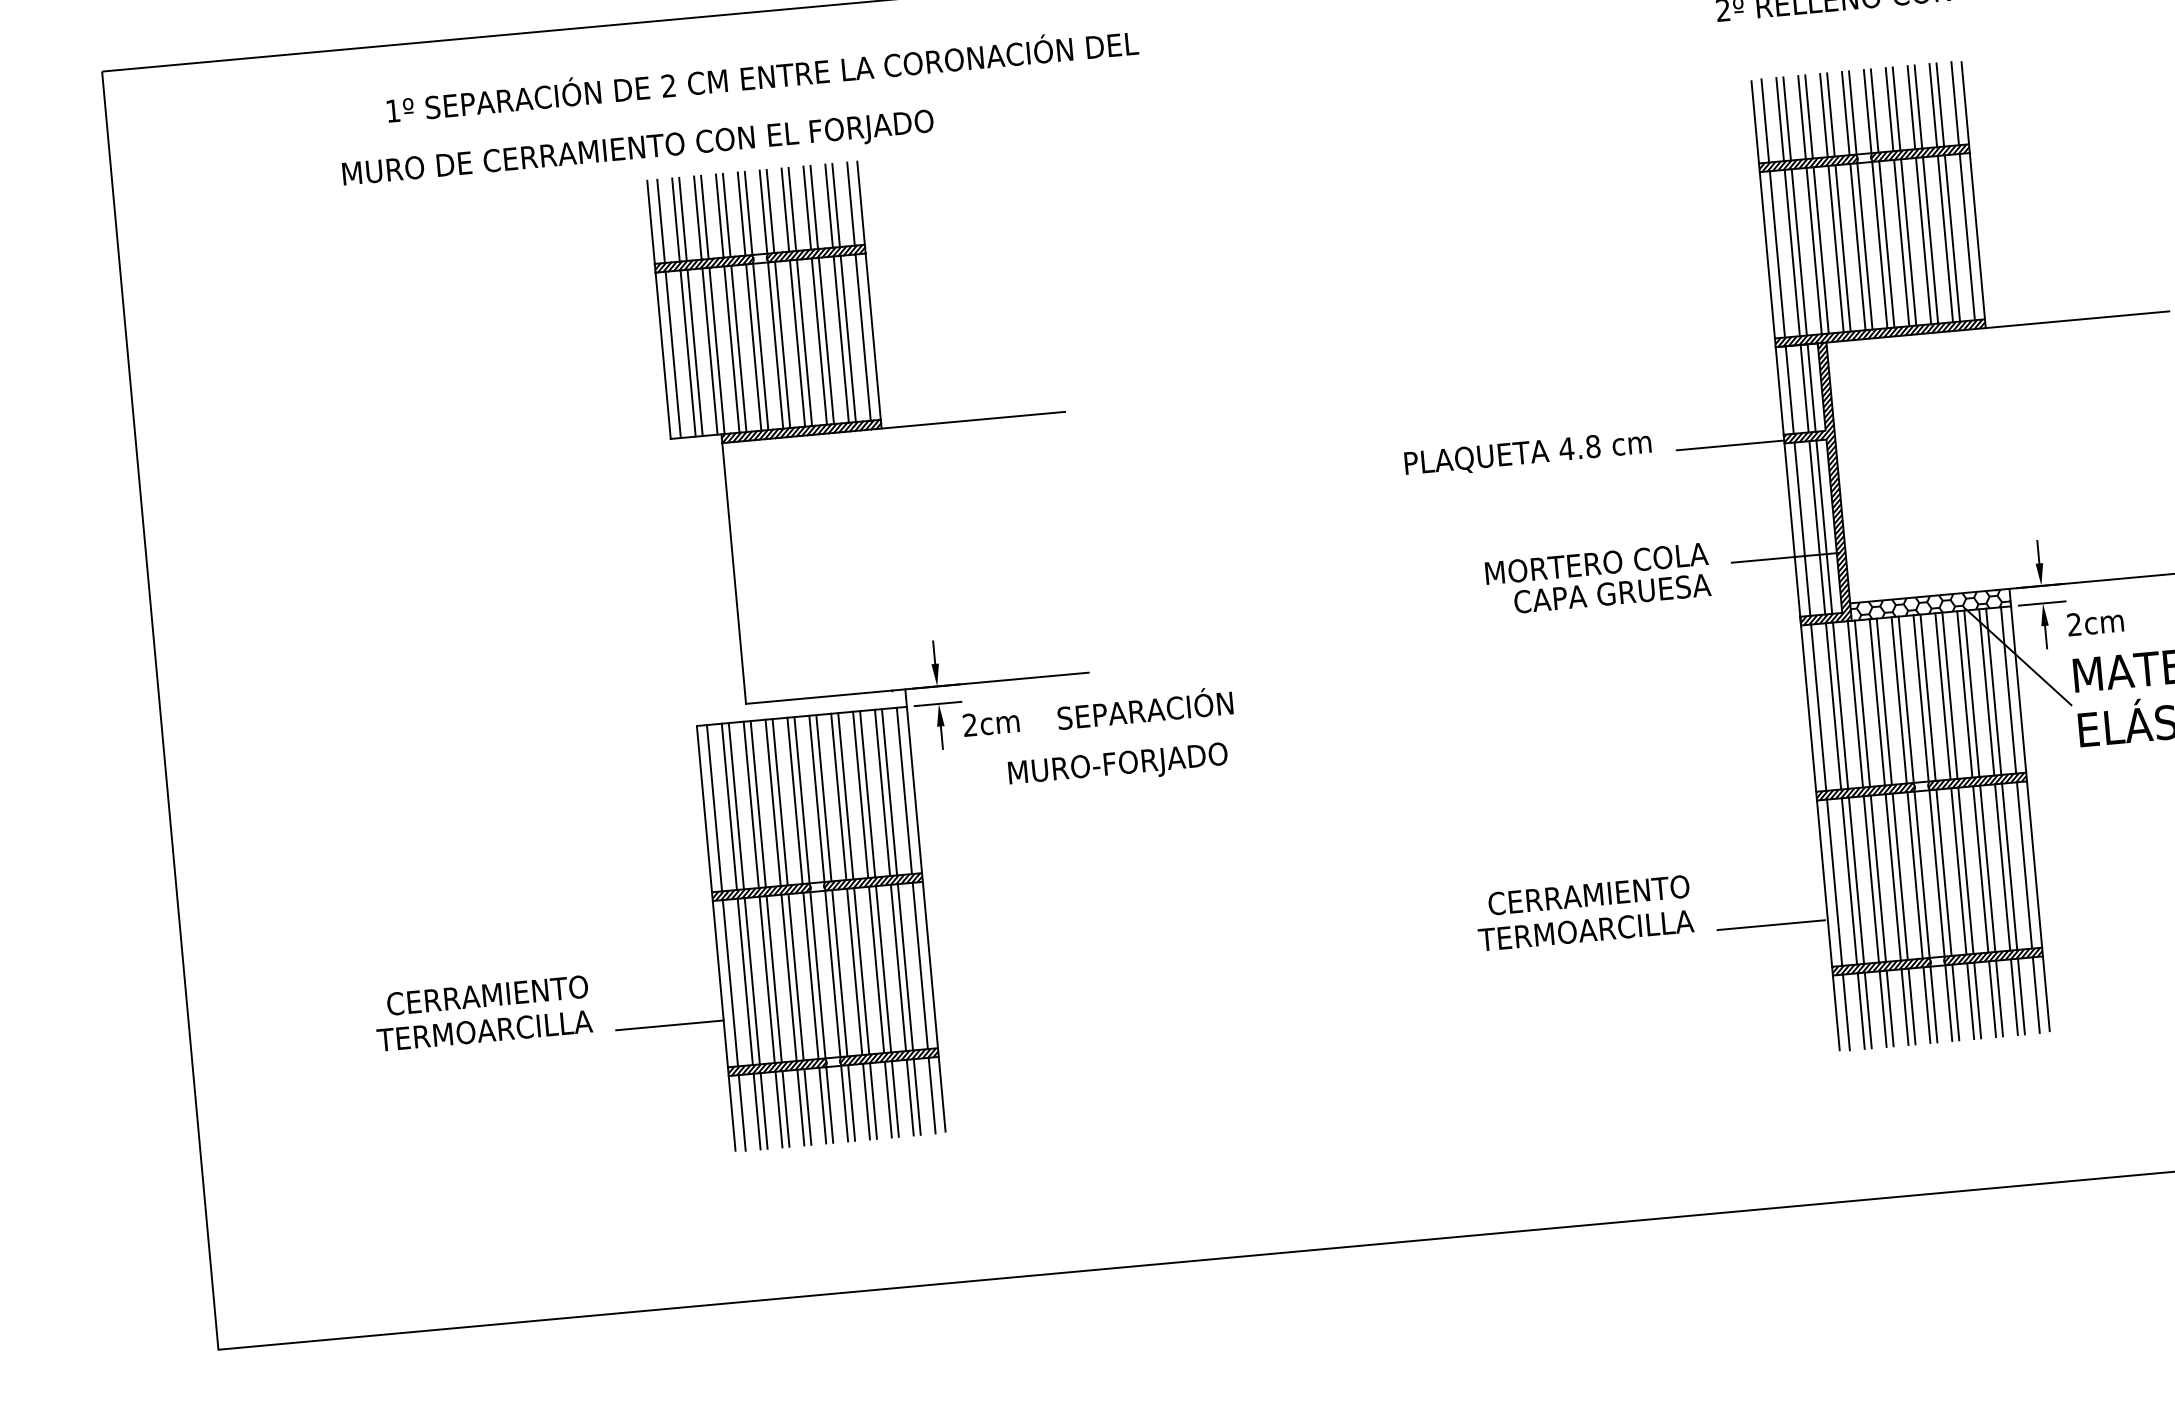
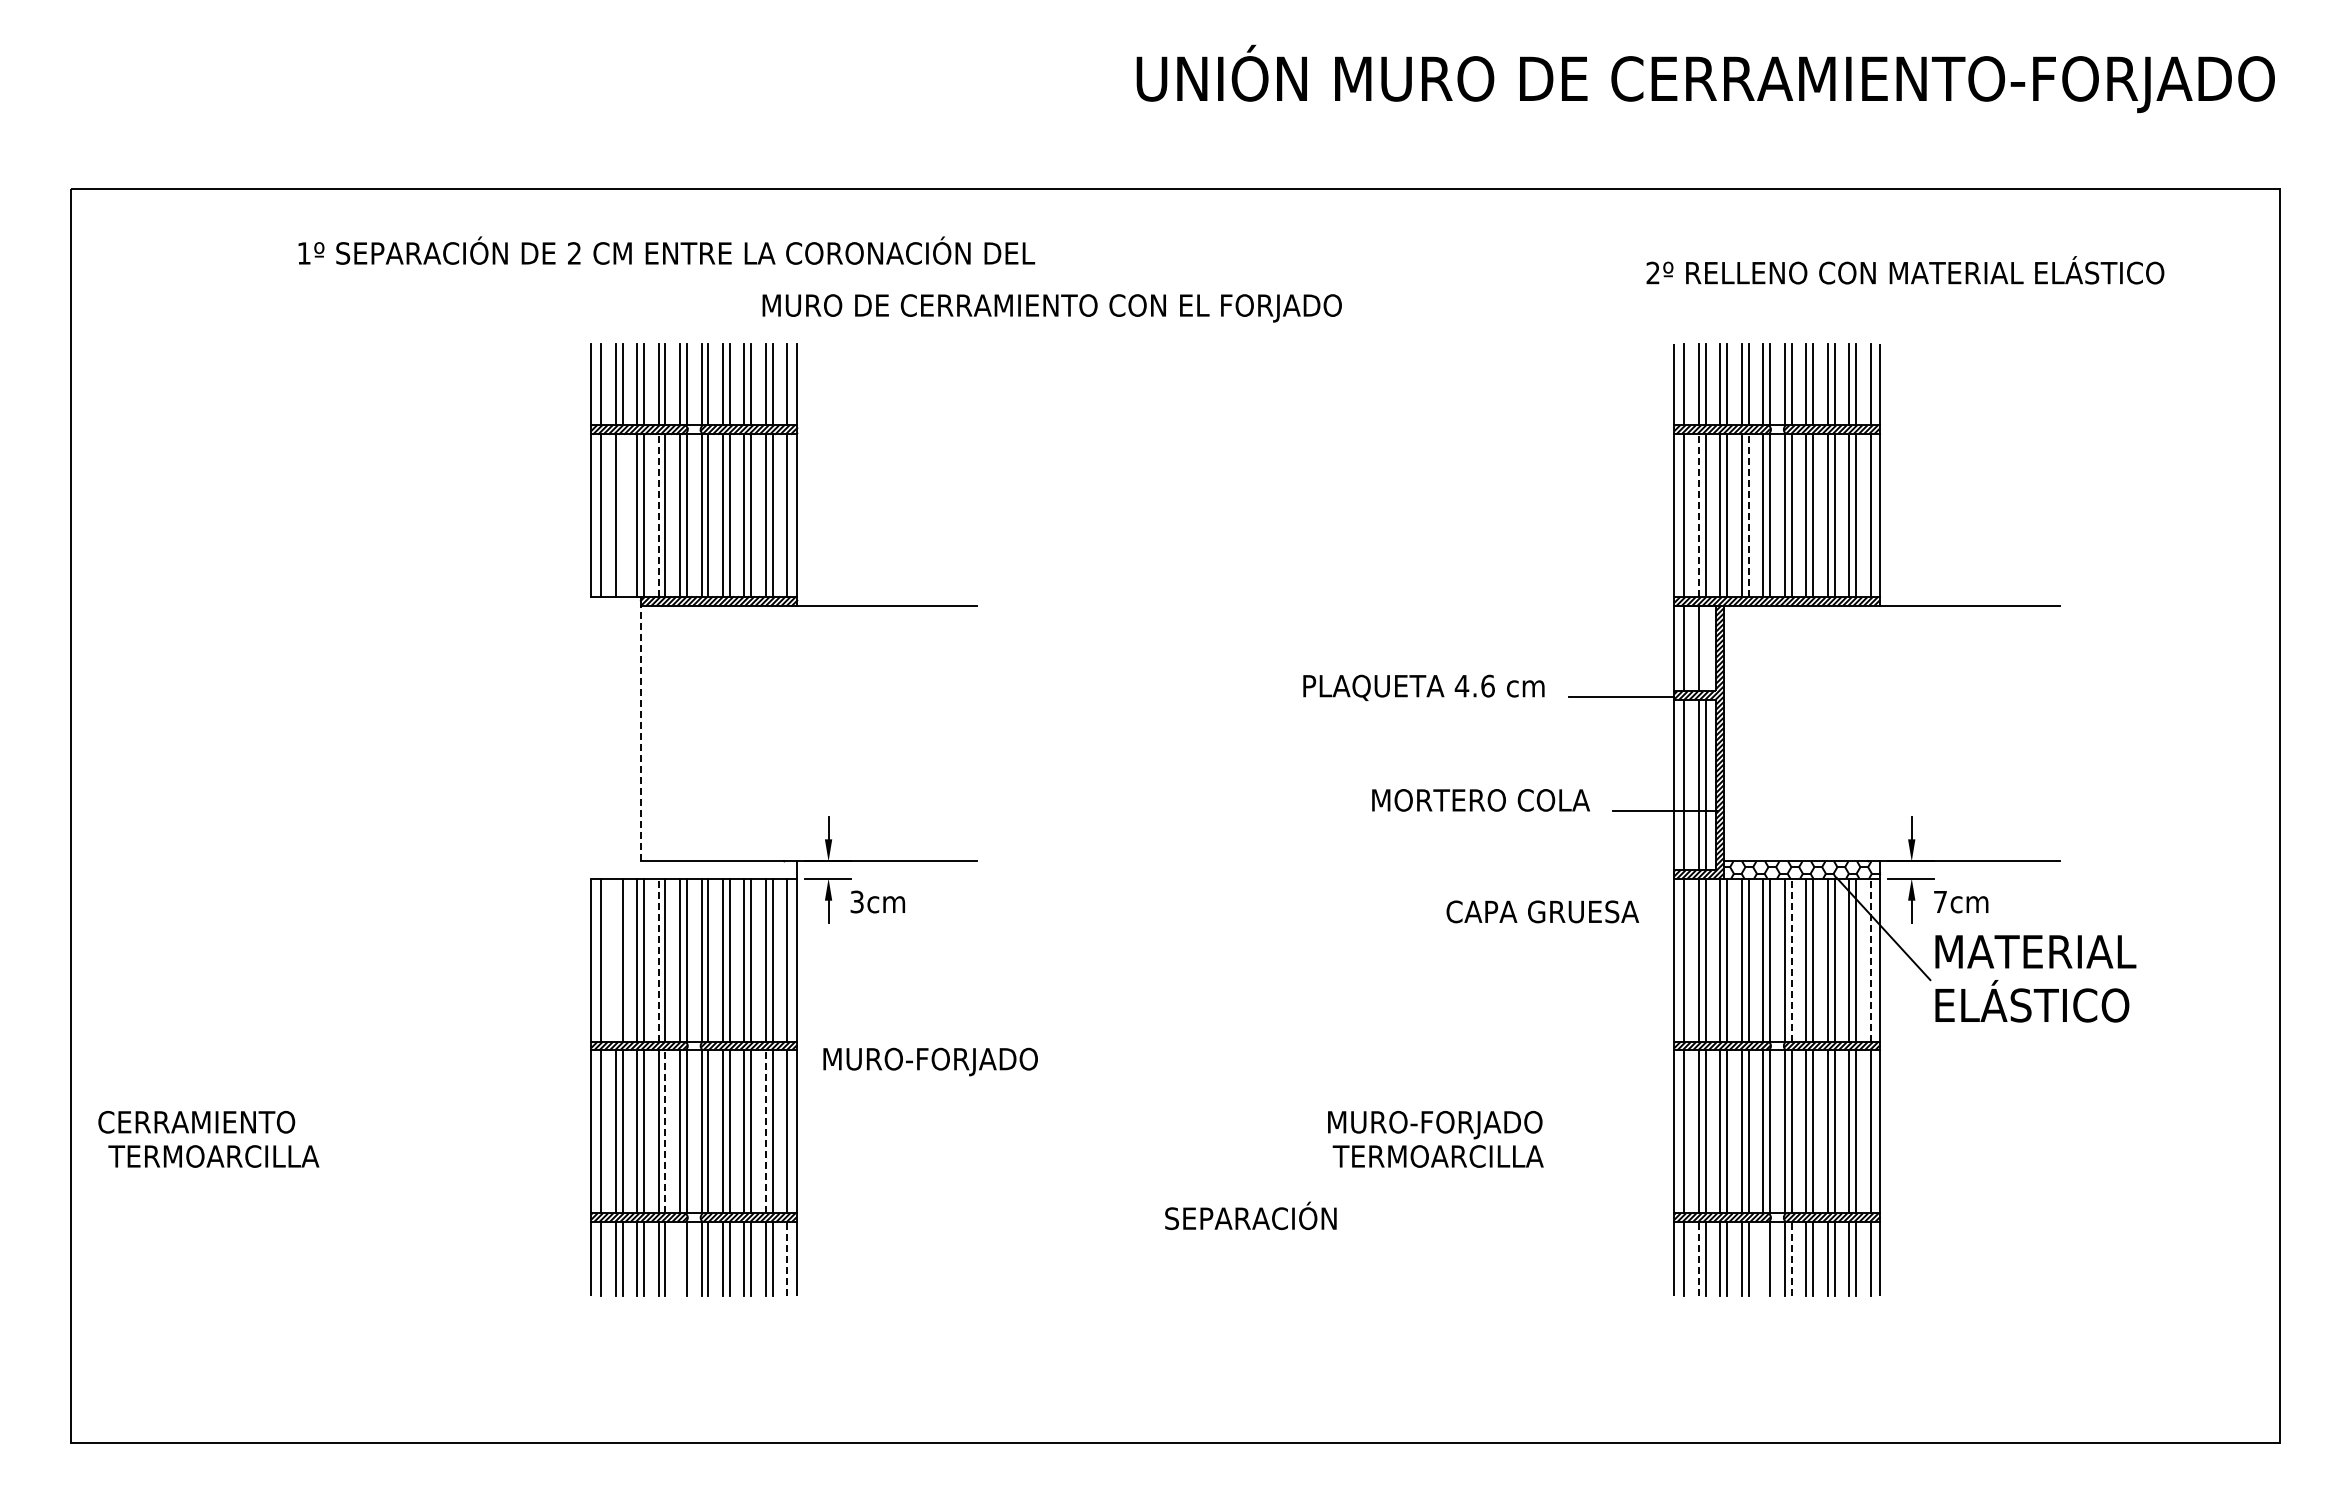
text: (762, 74) -> (666, 250), moved
text: (637, 150) -> (1051, 308), moved
line: (1842, 248) -> (1748, 515), solid -> dashed
line: (1791, 253) -> (1698, 515), solid -> dashed
line: (731, 349) -> (658, 515), solid -> dashed
line: (695, 352) -> (622, 515), removed
line: (1811, 388) -> (1705, 648), removed
text: (1592, 445) -> (1487, 685), 4.8 -> 4.6
line: (734, 573) -> (641, 733), solid -> dashed
text: (1612, 593) -> (1542, 911), moved
text: (2073, 624) -> (1939, 901), 2cm -> 7cm
line: (2008, 690) -> (1870, 960), solid -> dashed
line: (1928, 698) -> (1791, 960), solid -> dashed
text: (1144, 707) -> (1250, 1215), moved
text: (969, 724) -> (856, 901), 2cm -> 3cm
text: (1118, 765) -> (930, 1061), moved
line: (773, 803) -> (658, 960), solid -> dashed
line: (729, 806) -> (615, 959), removed
text: (1570, 899) -> (1425, 1124), CERRAMIENTO -> MURO-FORJADO
line: (1770, 925) -> (1618, 1167), removed
line: (898, 967) -> (765, 1131), solid -> dashed
line: (796, 976) -> (665, 1131), solid -> dashed
text: (487, 995) -> (196, 1122), moved
line: (1955, 1001) -> (1791, 1258), solid -> dashed
line: (1927, 1005) -> (1763, 1259), removed
line: (1860, 1010) -> (1698, 1258), solid -> dashed
line: (669, 1025) -> (538, 1167), removed
text: (484, 1030) -> (213, 1156), moved
line: (932, 1095) -> (787, 1258), solid -> dashed
line: (823, 1105) -> (680, 1259), removed

